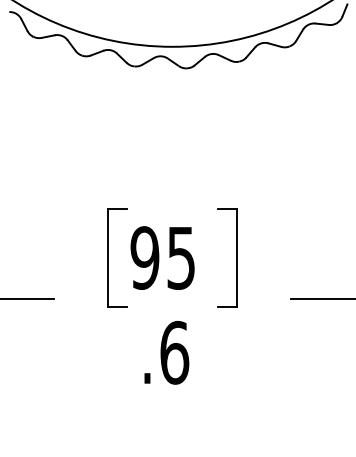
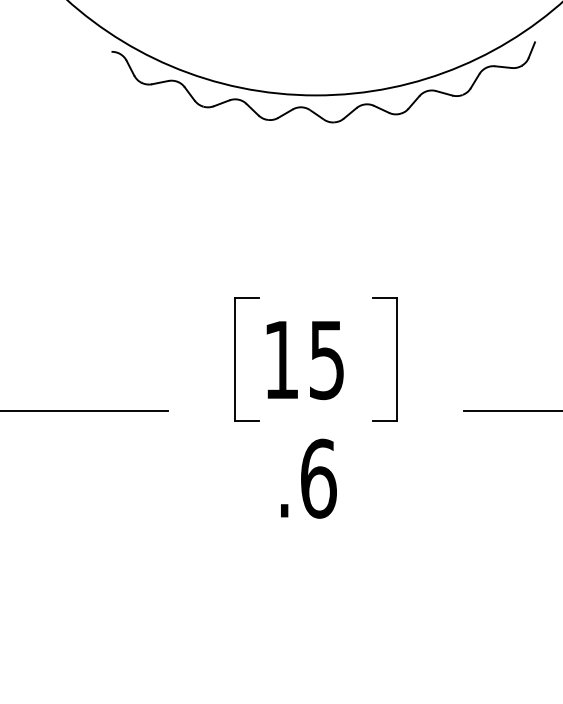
text: (144, 258) -> (281, 360), 95 -> 15

